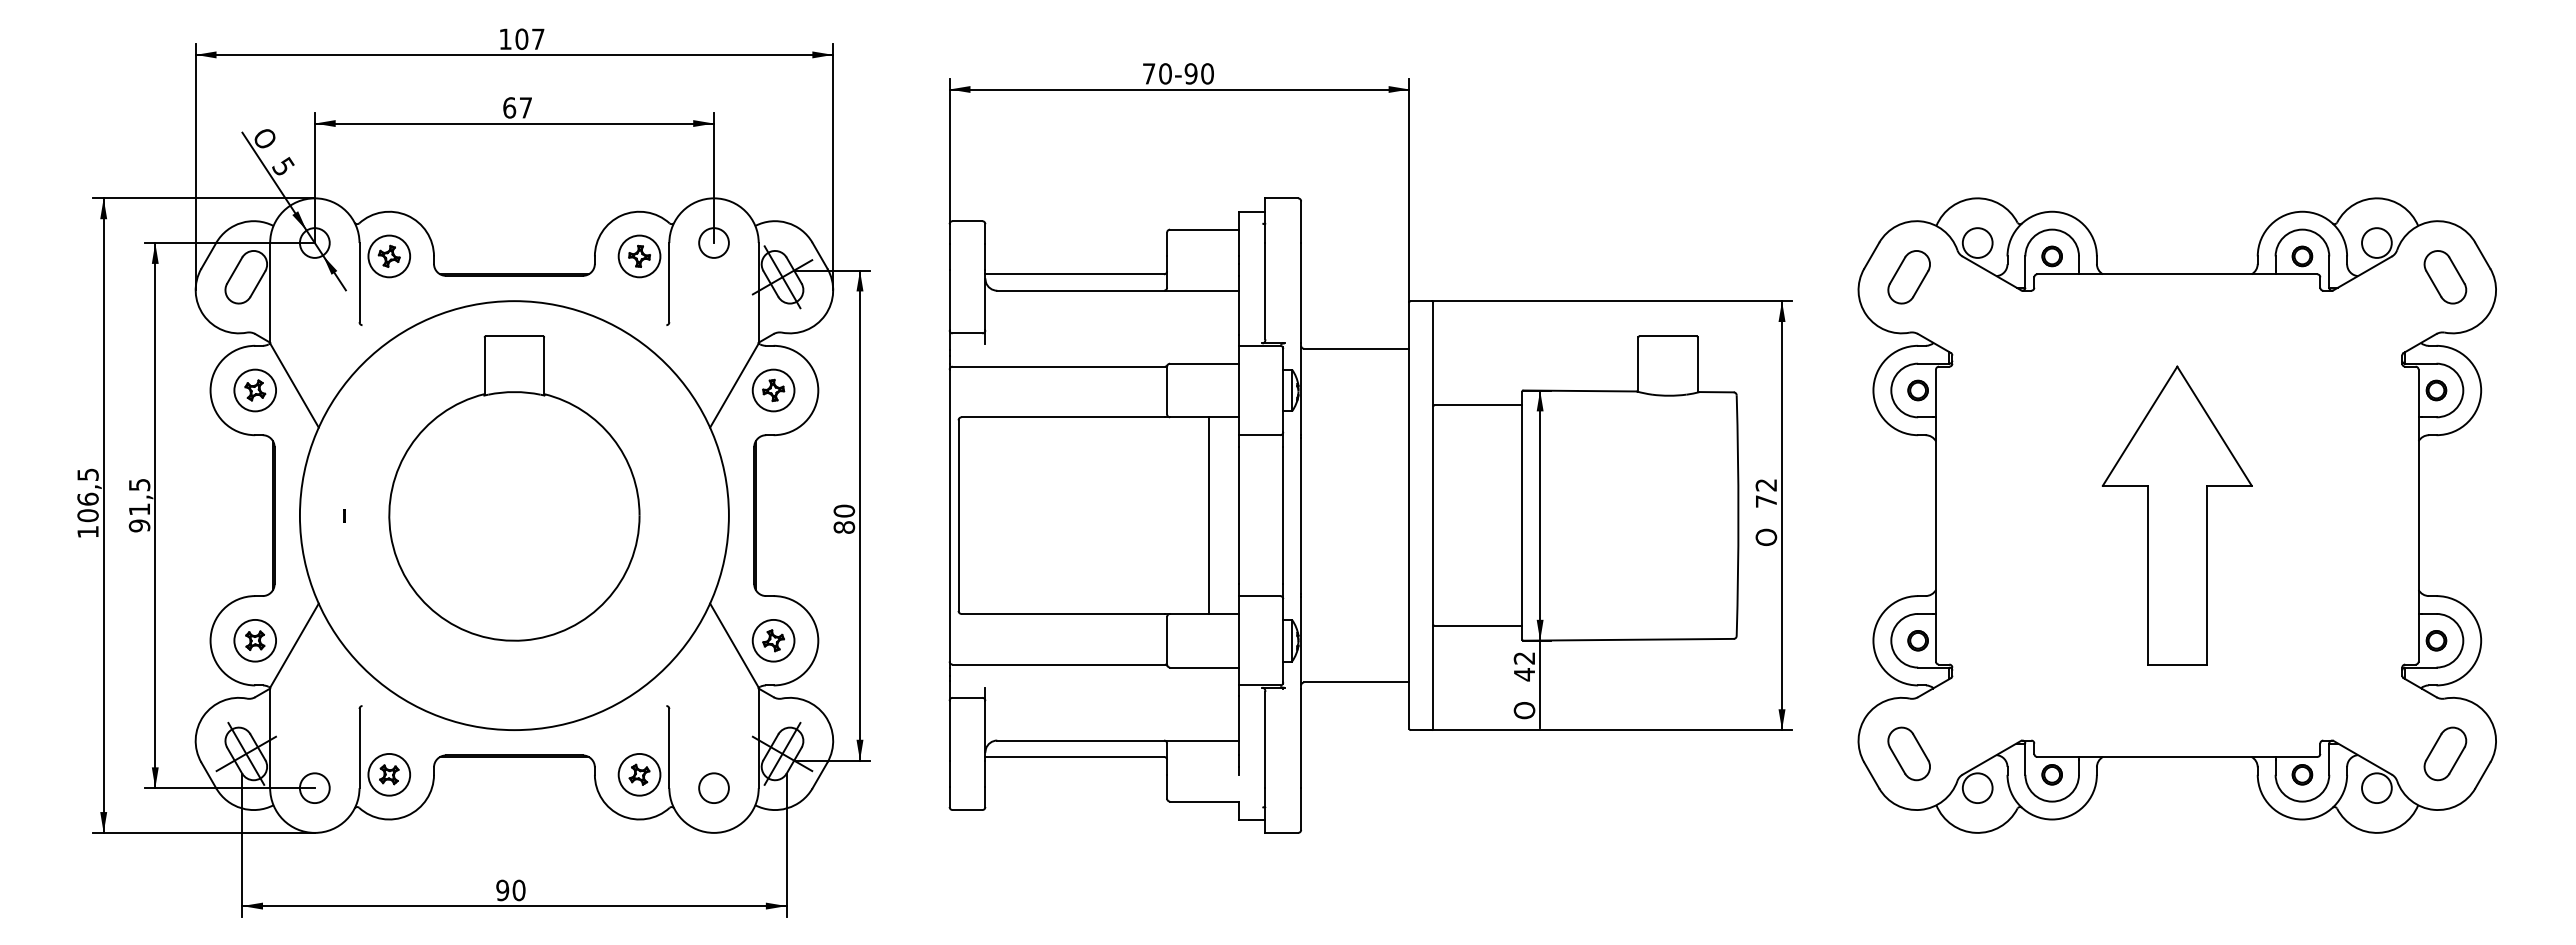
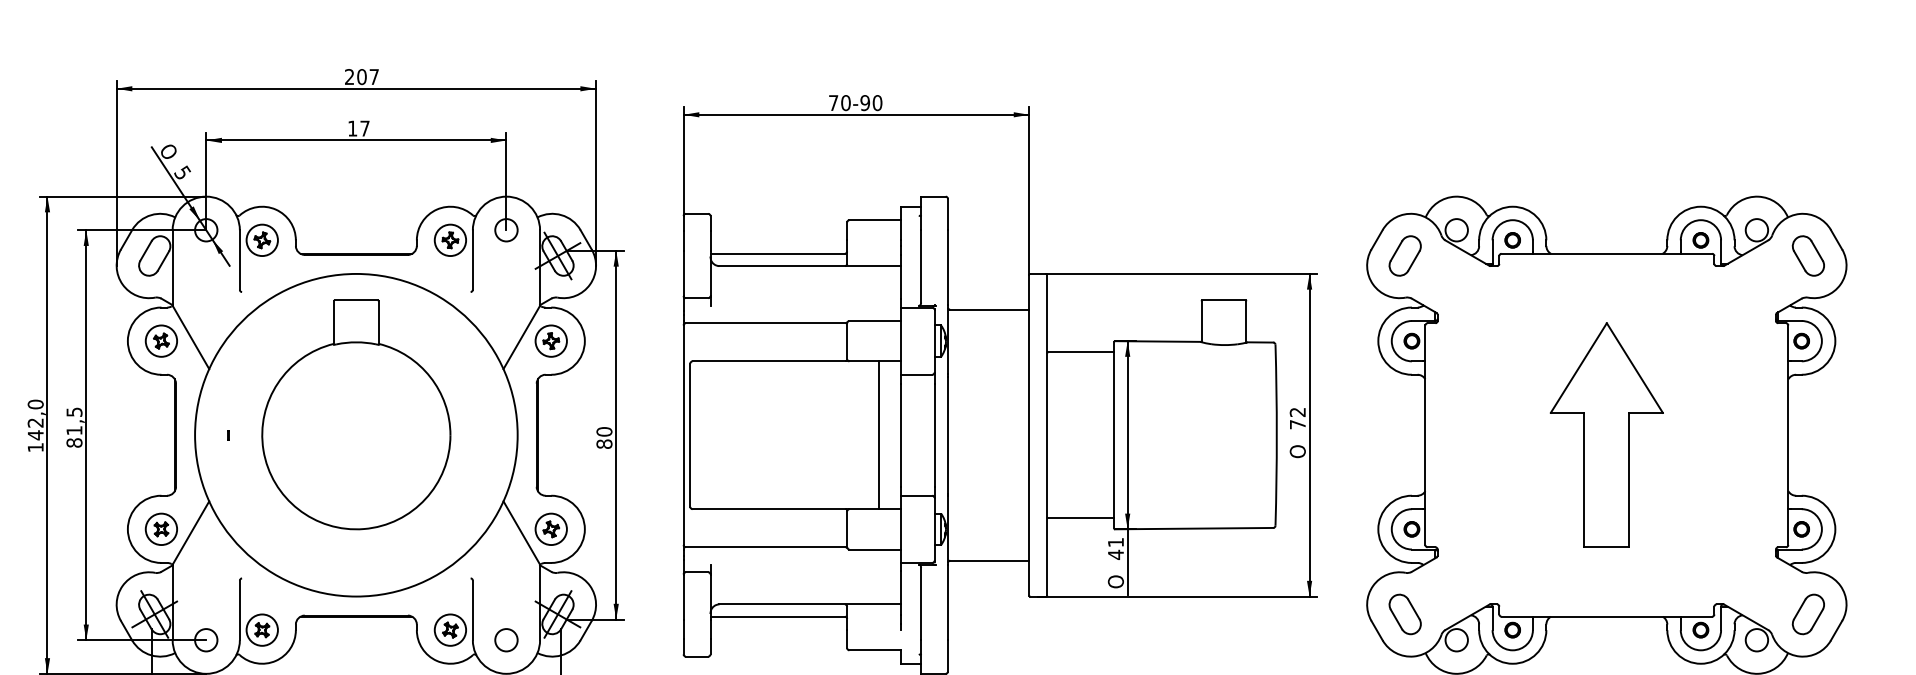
text: (505, 38) -> (349, 76), 107 -> 207
text: (509, 107) -> (352, 128), 67 -> 17
text: (87, 495) -> (35, 420), 106,5 -> 142,0
text: (139, 525) -> (74, 442), 91,5 -> 81,5
text: (1523, 658) -> (1115, 542), 42 -> 41

